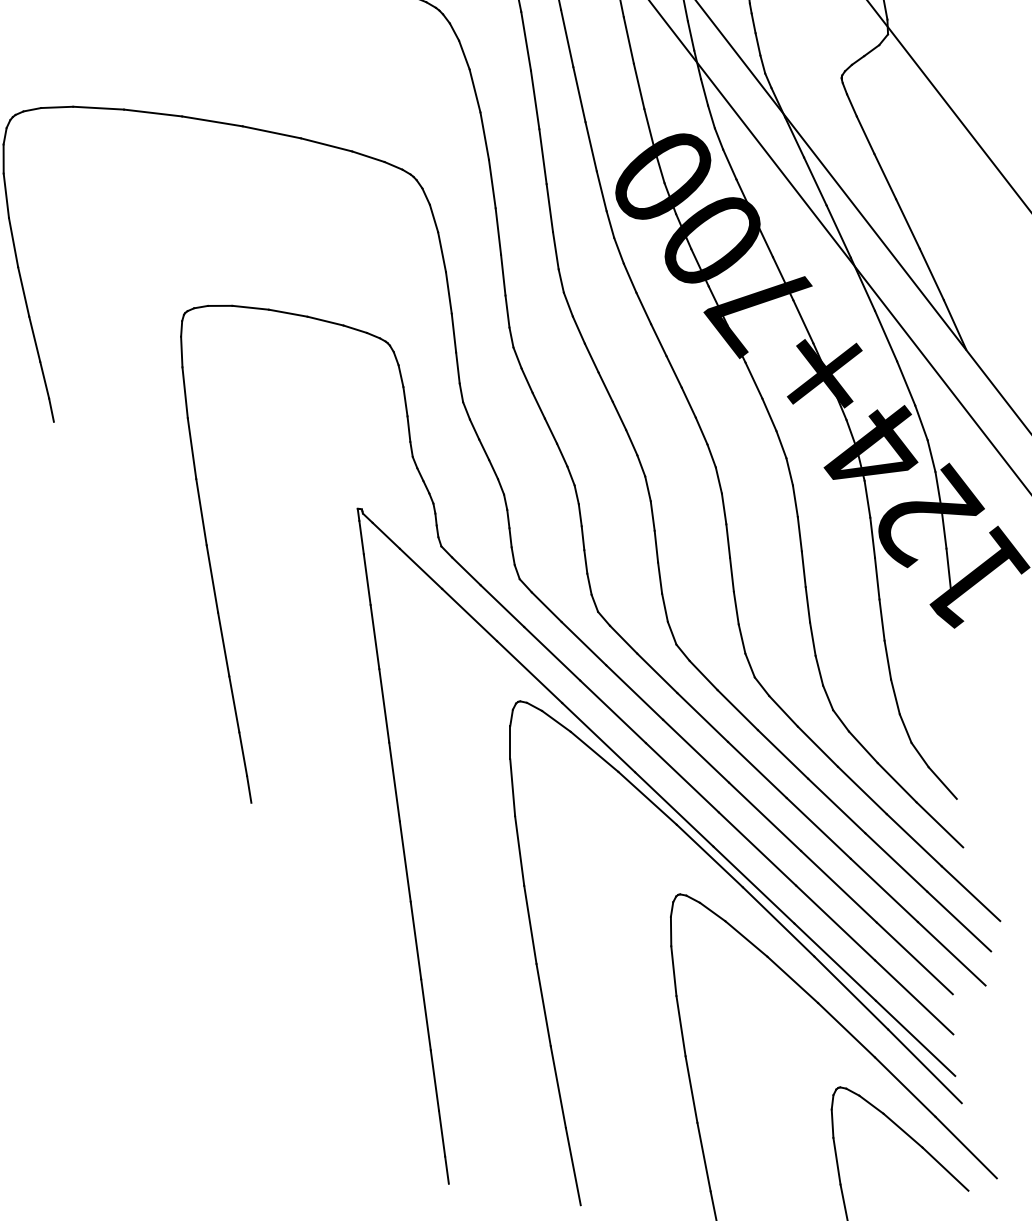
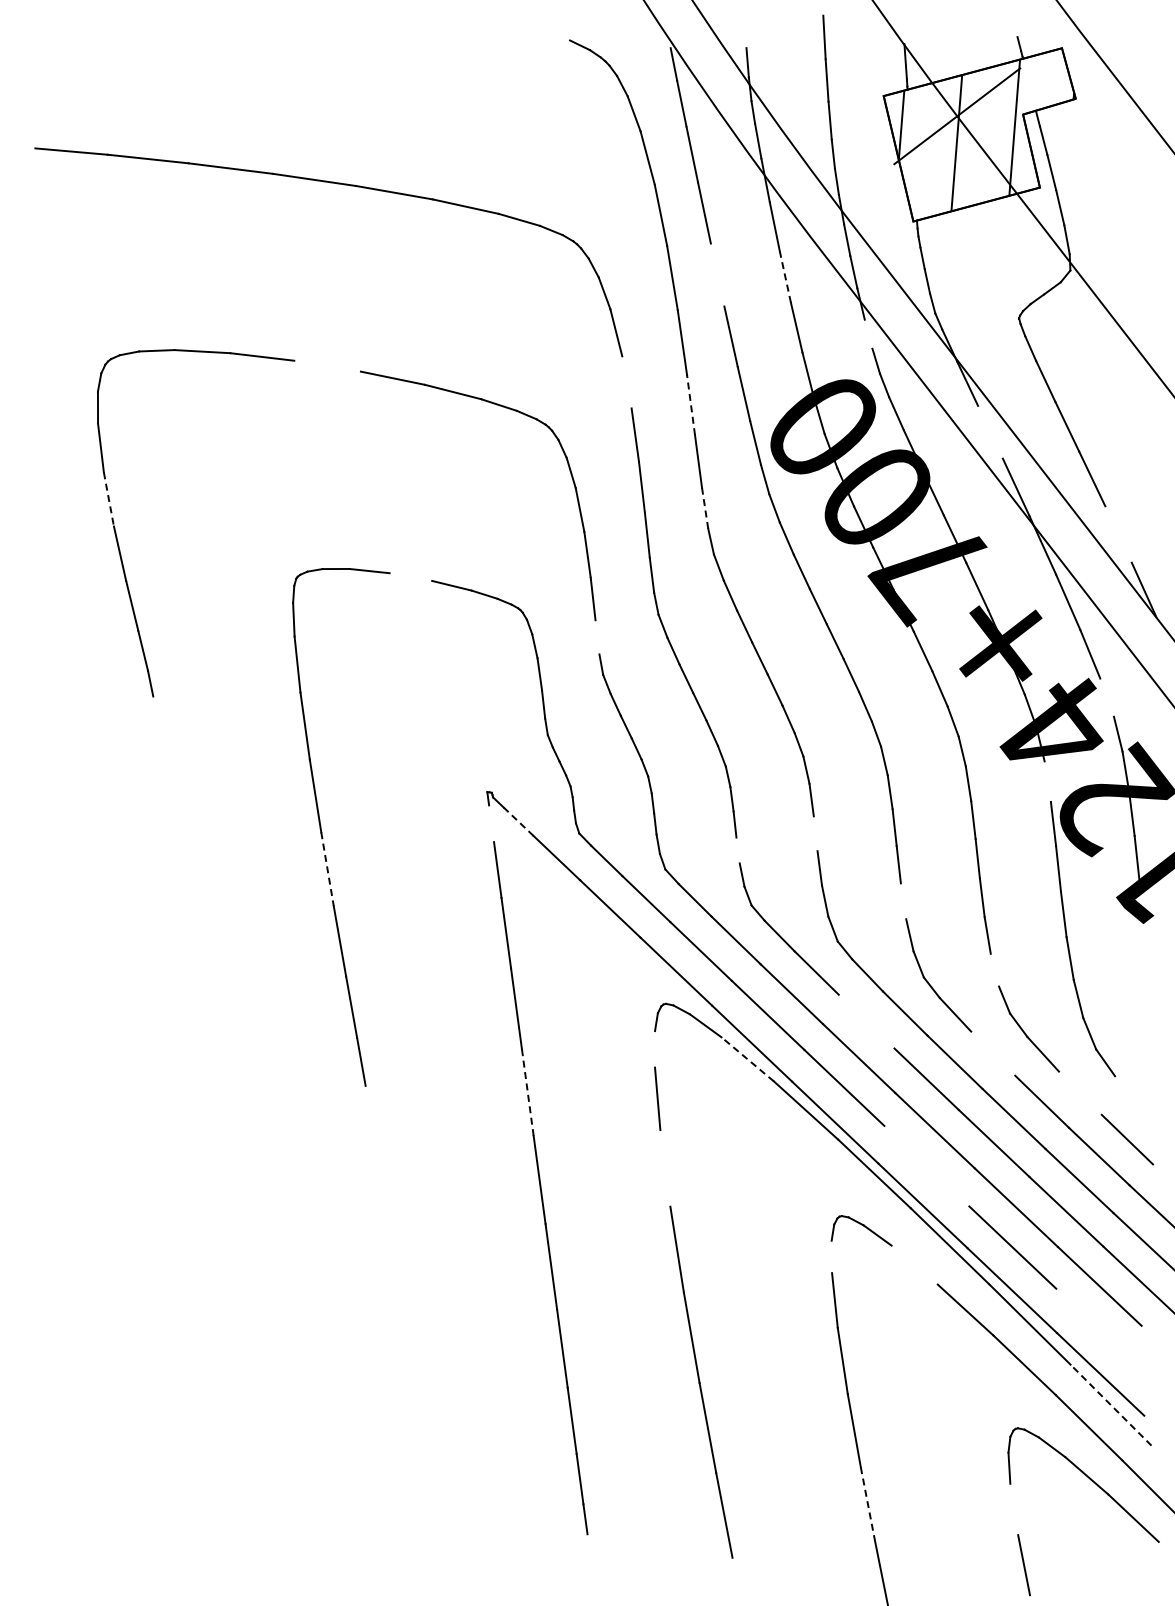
line: (567, 38) -> (717, 274), removed
line: (628, 39) -> (785, 276), solid -> dashed
line: (704, 91) -> (868, 333), removed
line: (212, 120) -> (327, 365), removed
line: (484, 136) -> (626, 382), removed
line: (542, 156) -> (690, 404), solid -> dashed
line: (815, 180) -> (990, 431), removed
line: (13, 242) -> (108, 499), solid -> dashed
line: (556, 250) -> (705, 508), solid -> dashed
line: (931, 274) -> (1118, 534), removed
line: (287, 312) -> (410, 576), removed
line: (457, 368) -> (597, 637), removed
line: (920, 422) -> (1106, 697), removed
line: (867, 499) -> (1047, 781), removed
line: (386, 535) -> (518, 821), solid -> dashed
line: (361, 537) -> (491, 823), removed
line: (656, 546) -> (815, 833), removed
line: (585, 561) -> (737, 850), removed
line: (212, 579) -> (327, 869), solid -> dashed
line: (736, 608) -> (903, 901), removed
line: (819, 670) -> (994, 969), removed
line: (702, 717) -> (866, 1021), removed
line: (510, 742) -> (655, 1049), removed
line: (818, 746) -> (993, 1053), removed
line: (594, 751) -> (747, 1059), solid -> dashed
line: (394, 781) -> (527, 1092), solid -> dashed
line: (897, 781) -> (1080, 1092), removed
line: (942, 782) -> (1130, 1093), removed
line: (248, 789) -> (367, 1100), removed
line: (757, 848) -> (926, 1165), removed
line: (519, 851) -> (665, 1168), removed
line: (670, 931) -> (831, 1256), removed
line: (746, 938) -> (914, 1264), removed
line: (914, 996) -> (1099, 1328), removed
line: (924, 1065) -> (1110, 1404), solid -> dashed
line: (704, 1157) -> (868, 1505), solid -> dashed
line: (837, 1161) -> (1014, 1509), removed

